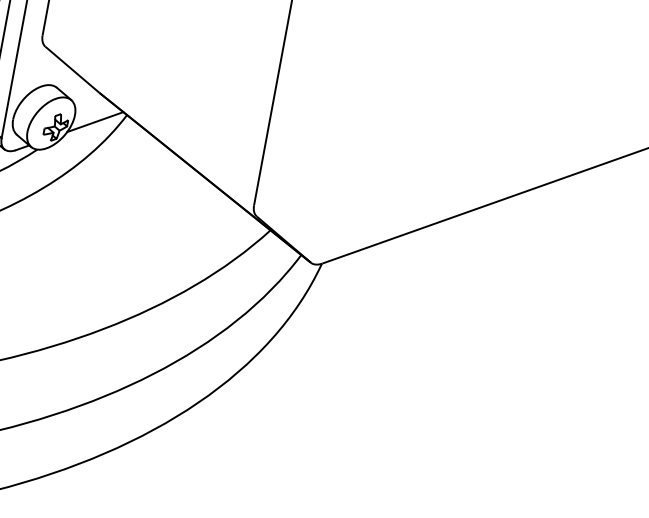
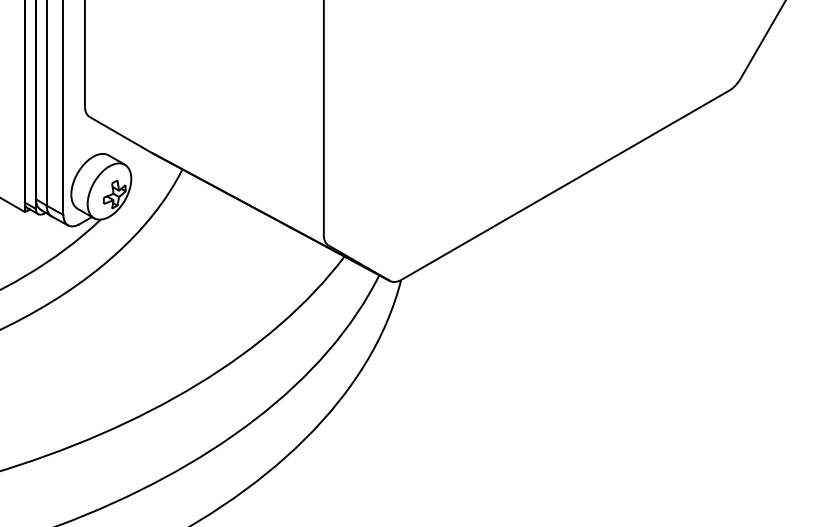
line: (95, 121) -> (152, 181), removed

